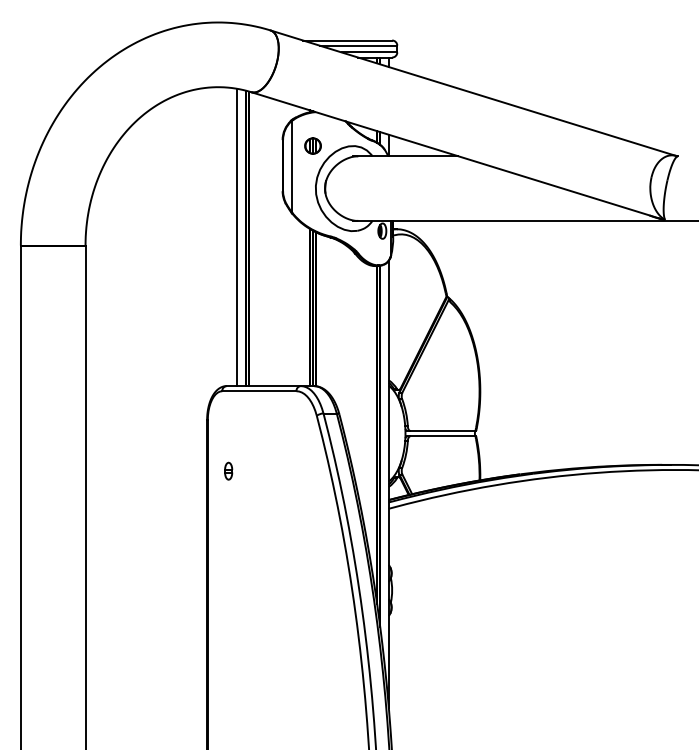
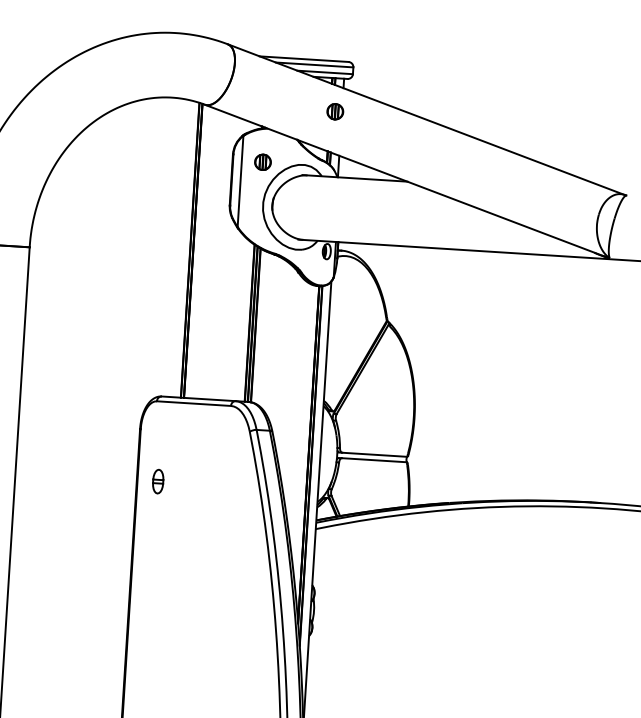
part: (381, 90) -> (334, 111), added
line: (237, 237) -> (181, 248), removed
part: (228, 470) -> (158, 480), size x1.4

